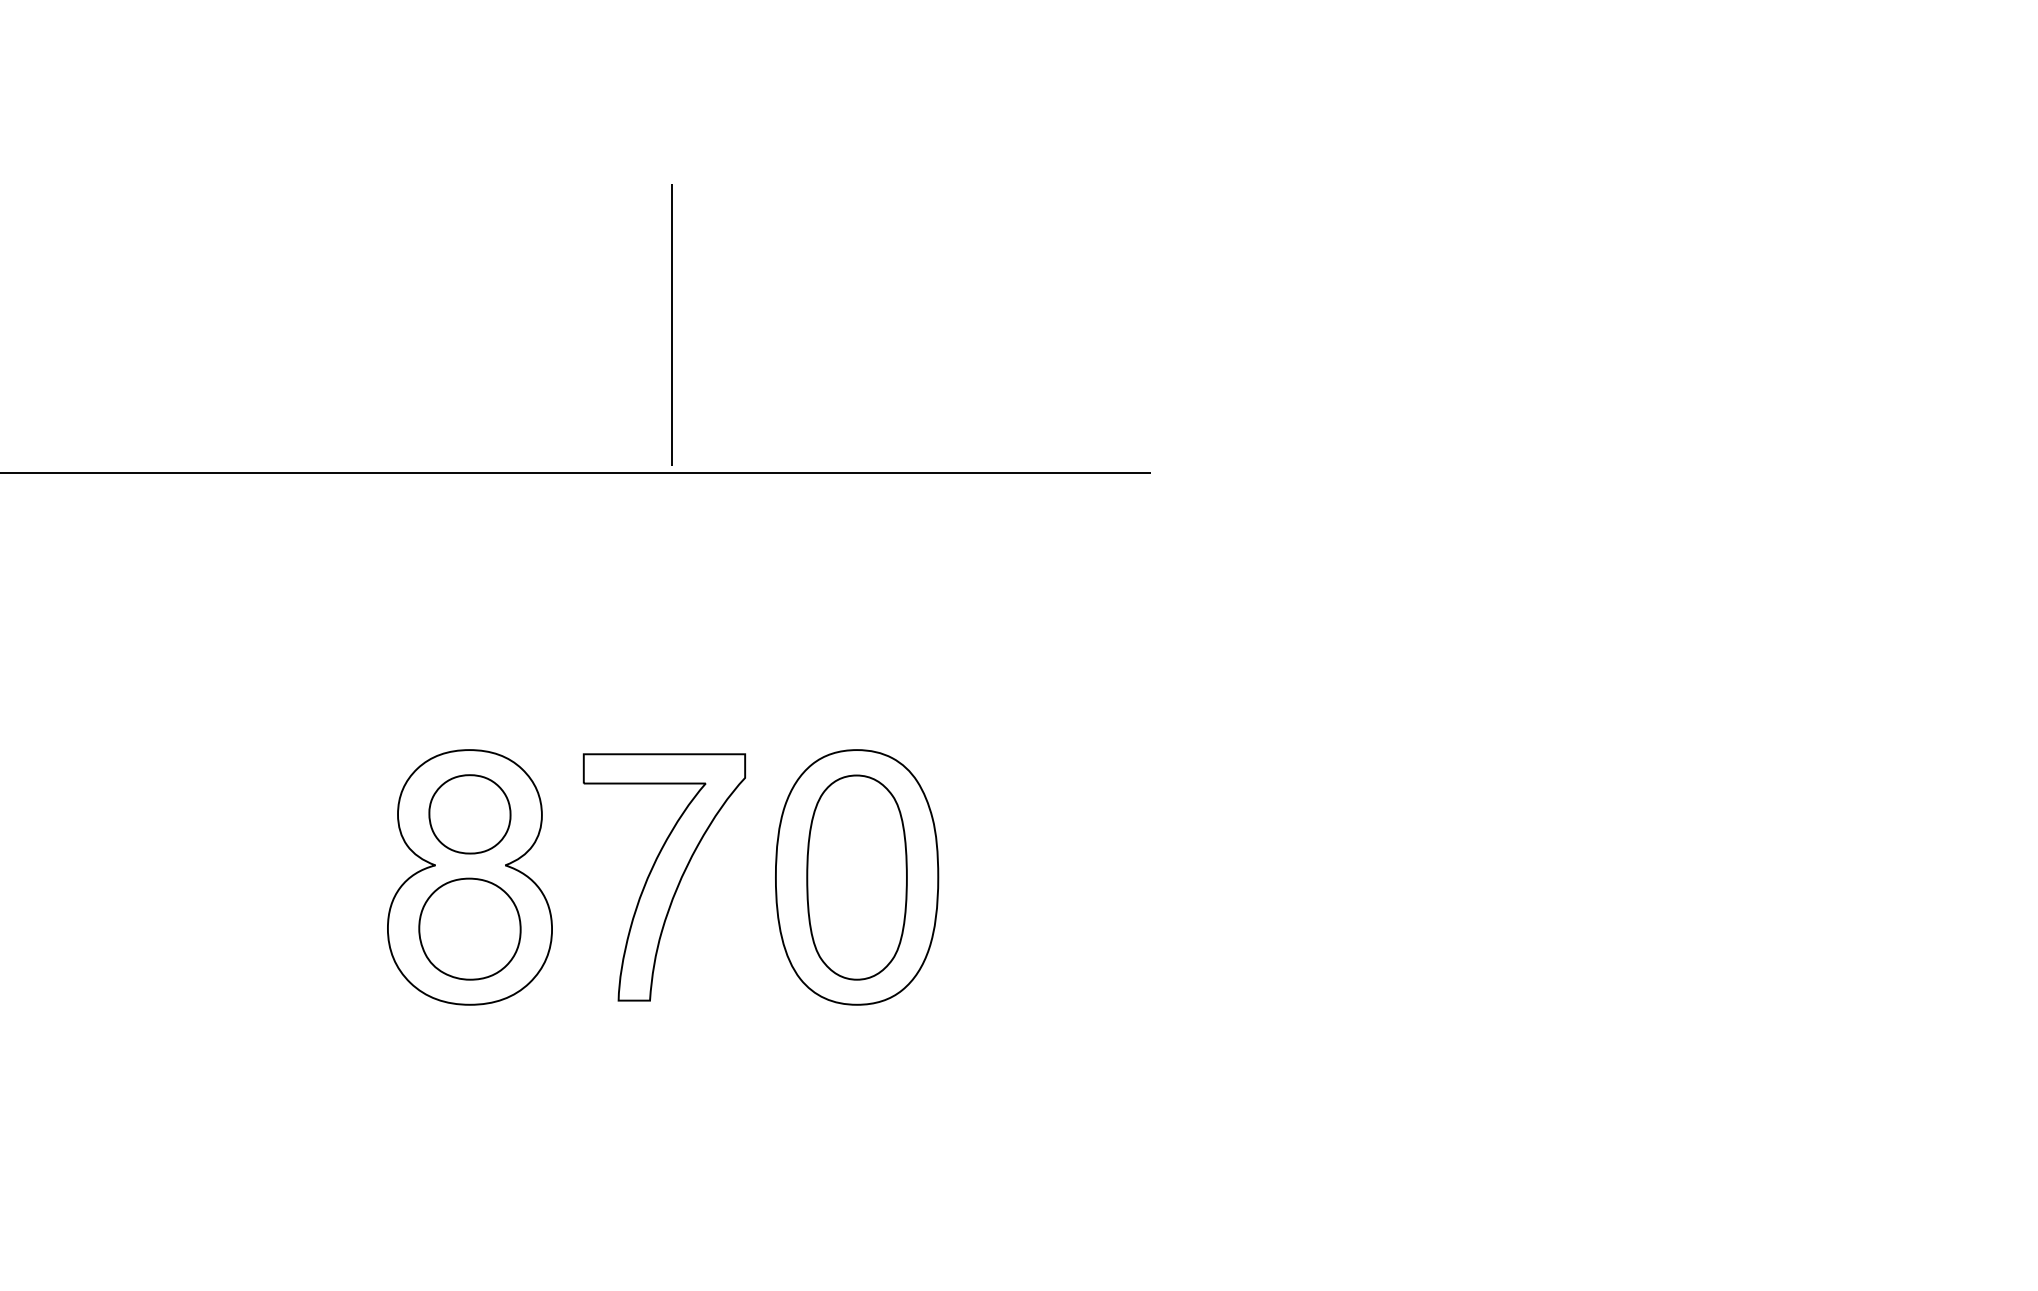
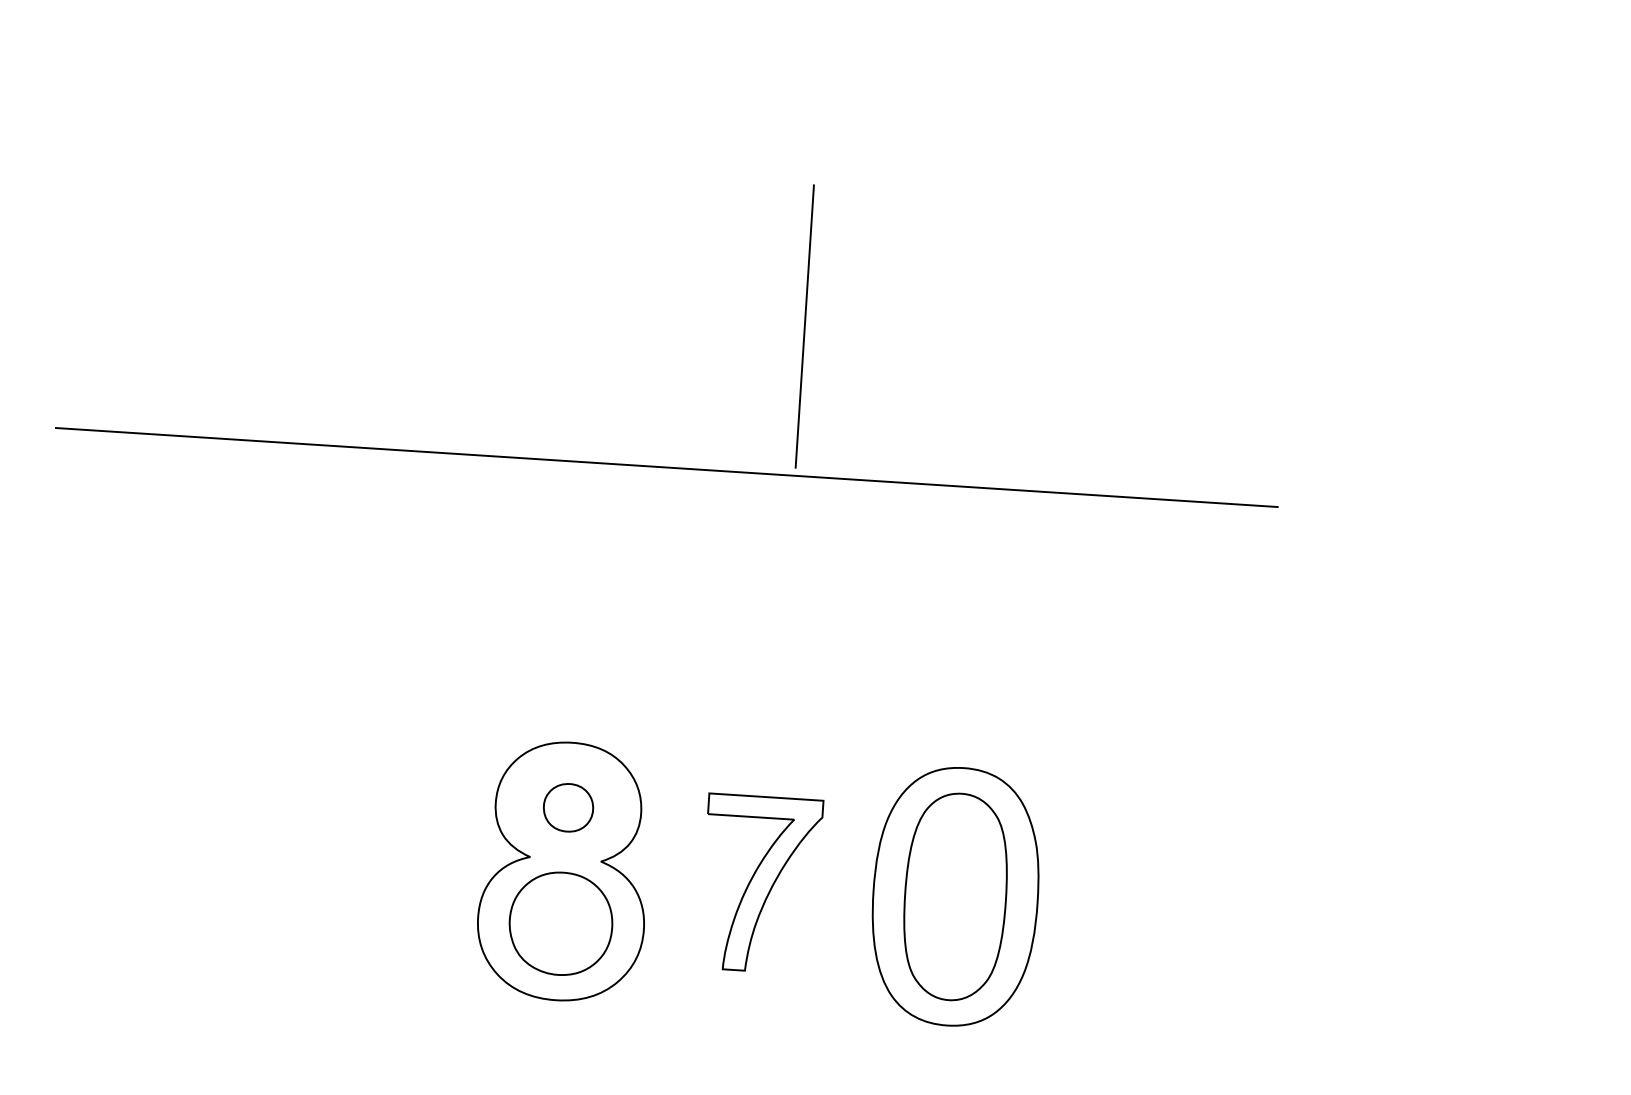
part: (469, 814) -> (568, 807), size x0.6
part: (663, 877) -> (759, 884), size x0.7

